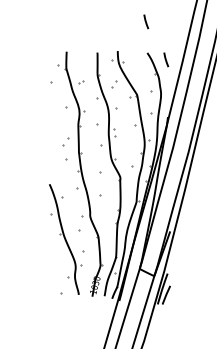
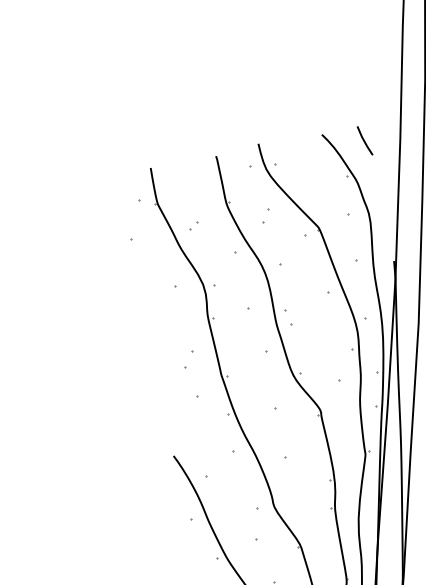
line: (146, 21) -> (306, 68), removed

